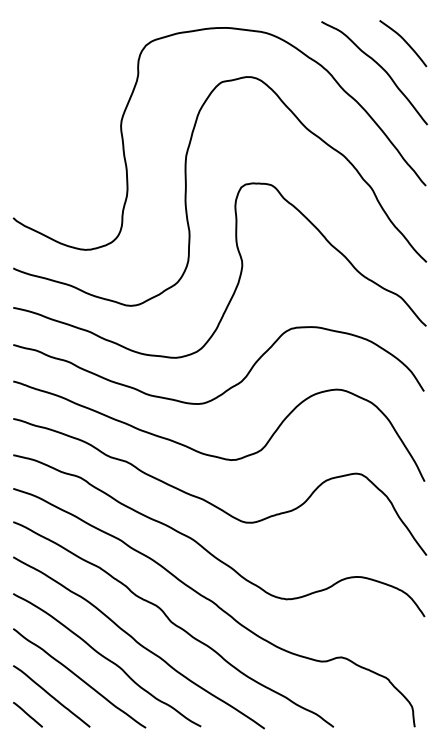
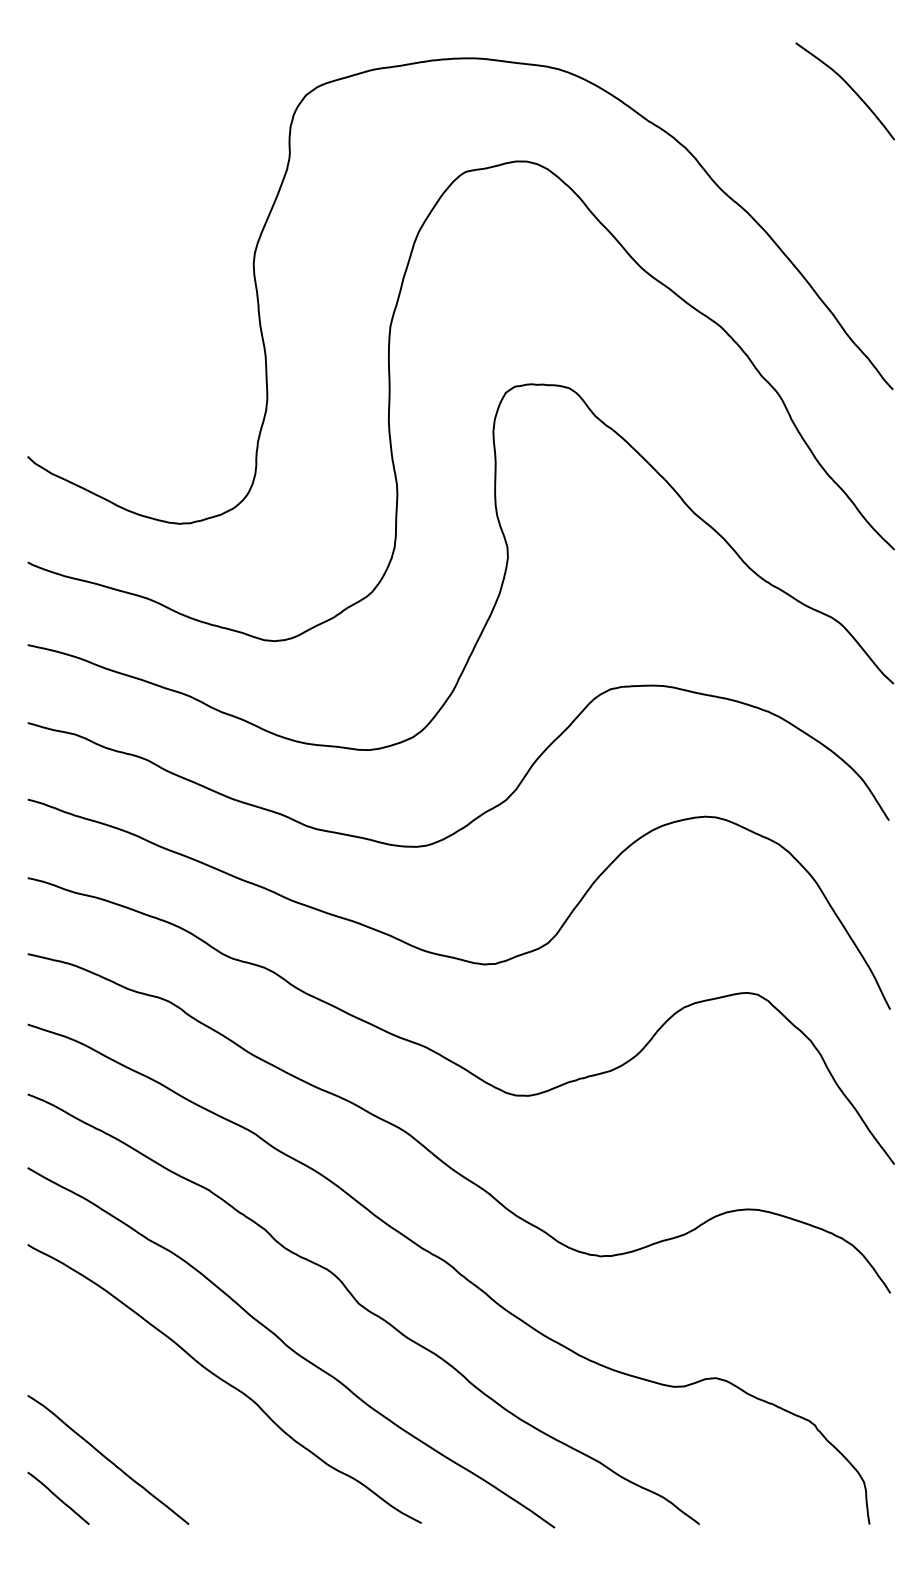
curve: (380, 67) -> (797, 141), removed
curve: (79, 678) -> (166, 1422), removed

